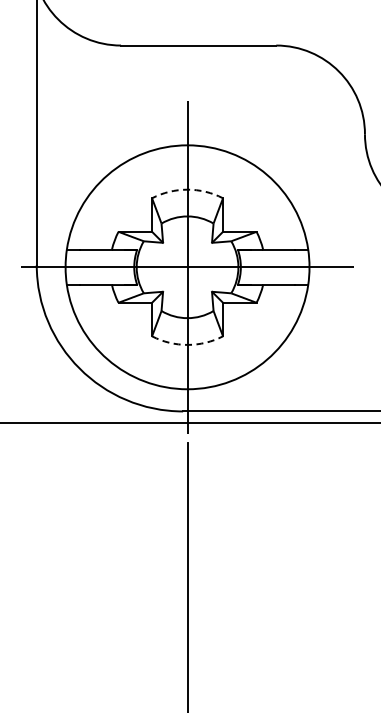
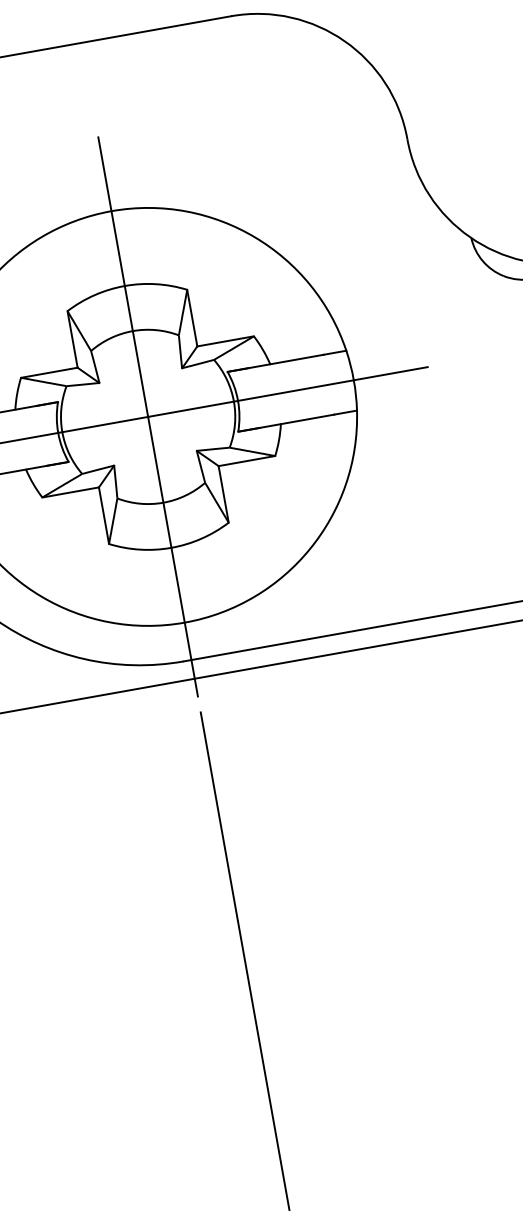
arc: (187, 189) -> (124, 285), dashed -> solid
arc: (187, 344) -> (171, 547), dashed -> solid

